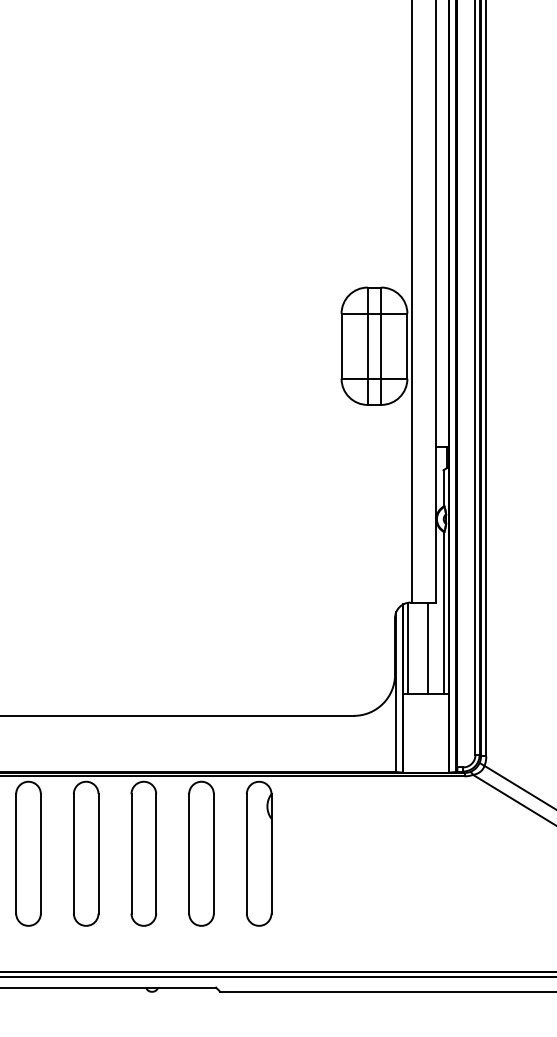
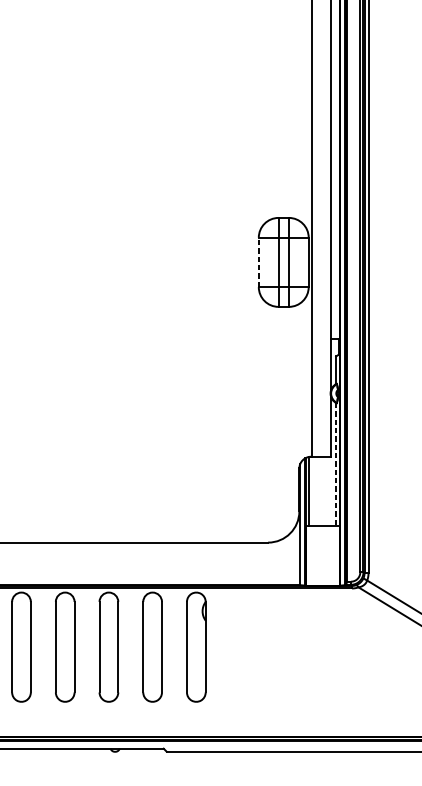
line: (341, 346) -> (258, 262), solid -> dashed
line: (443, 613) -> (336, 465), solid -> dashed
line: (428, 648) -> (324, 491), removed

